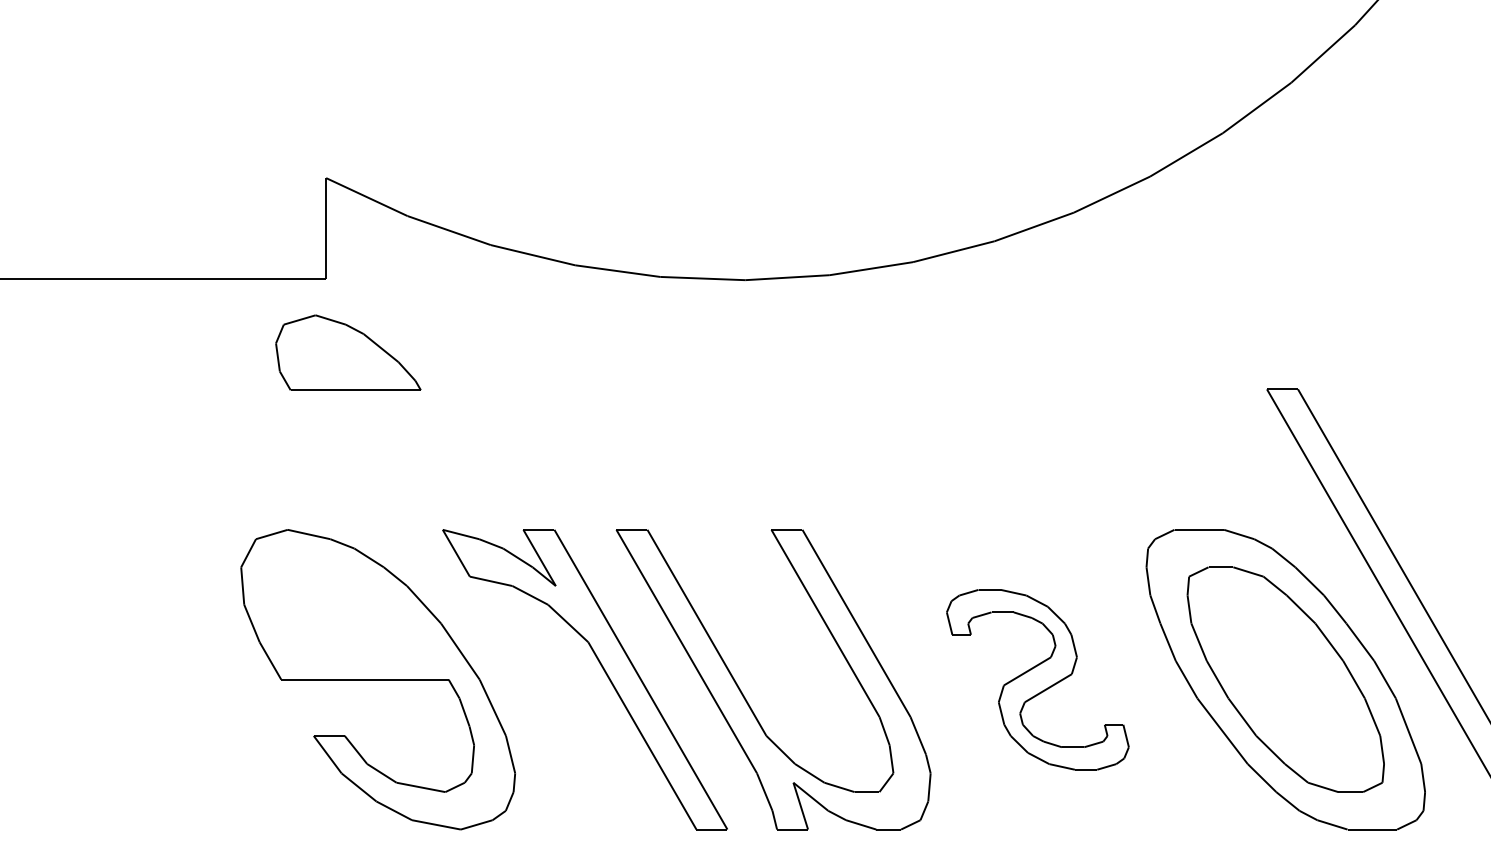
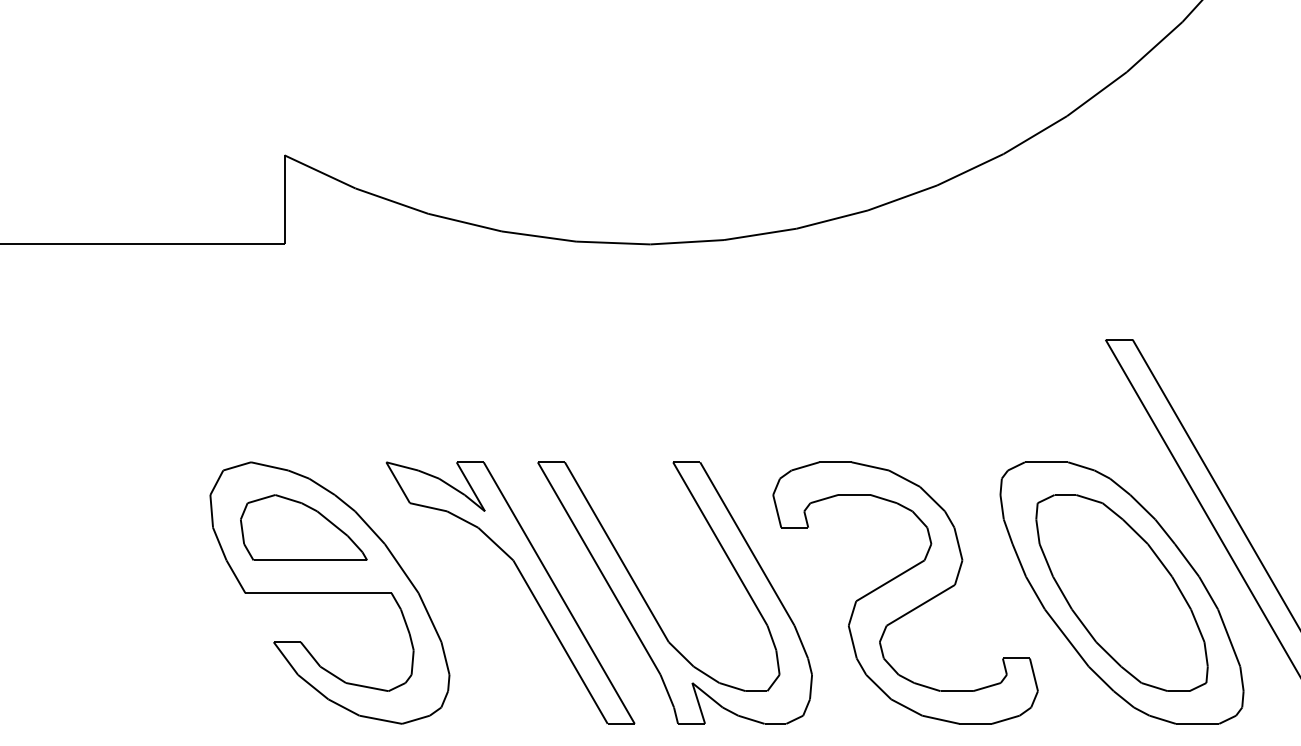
part: (348, 352) -> (304, 527), moved
part: (1037, 679) -> (905, 592), size x1.67

